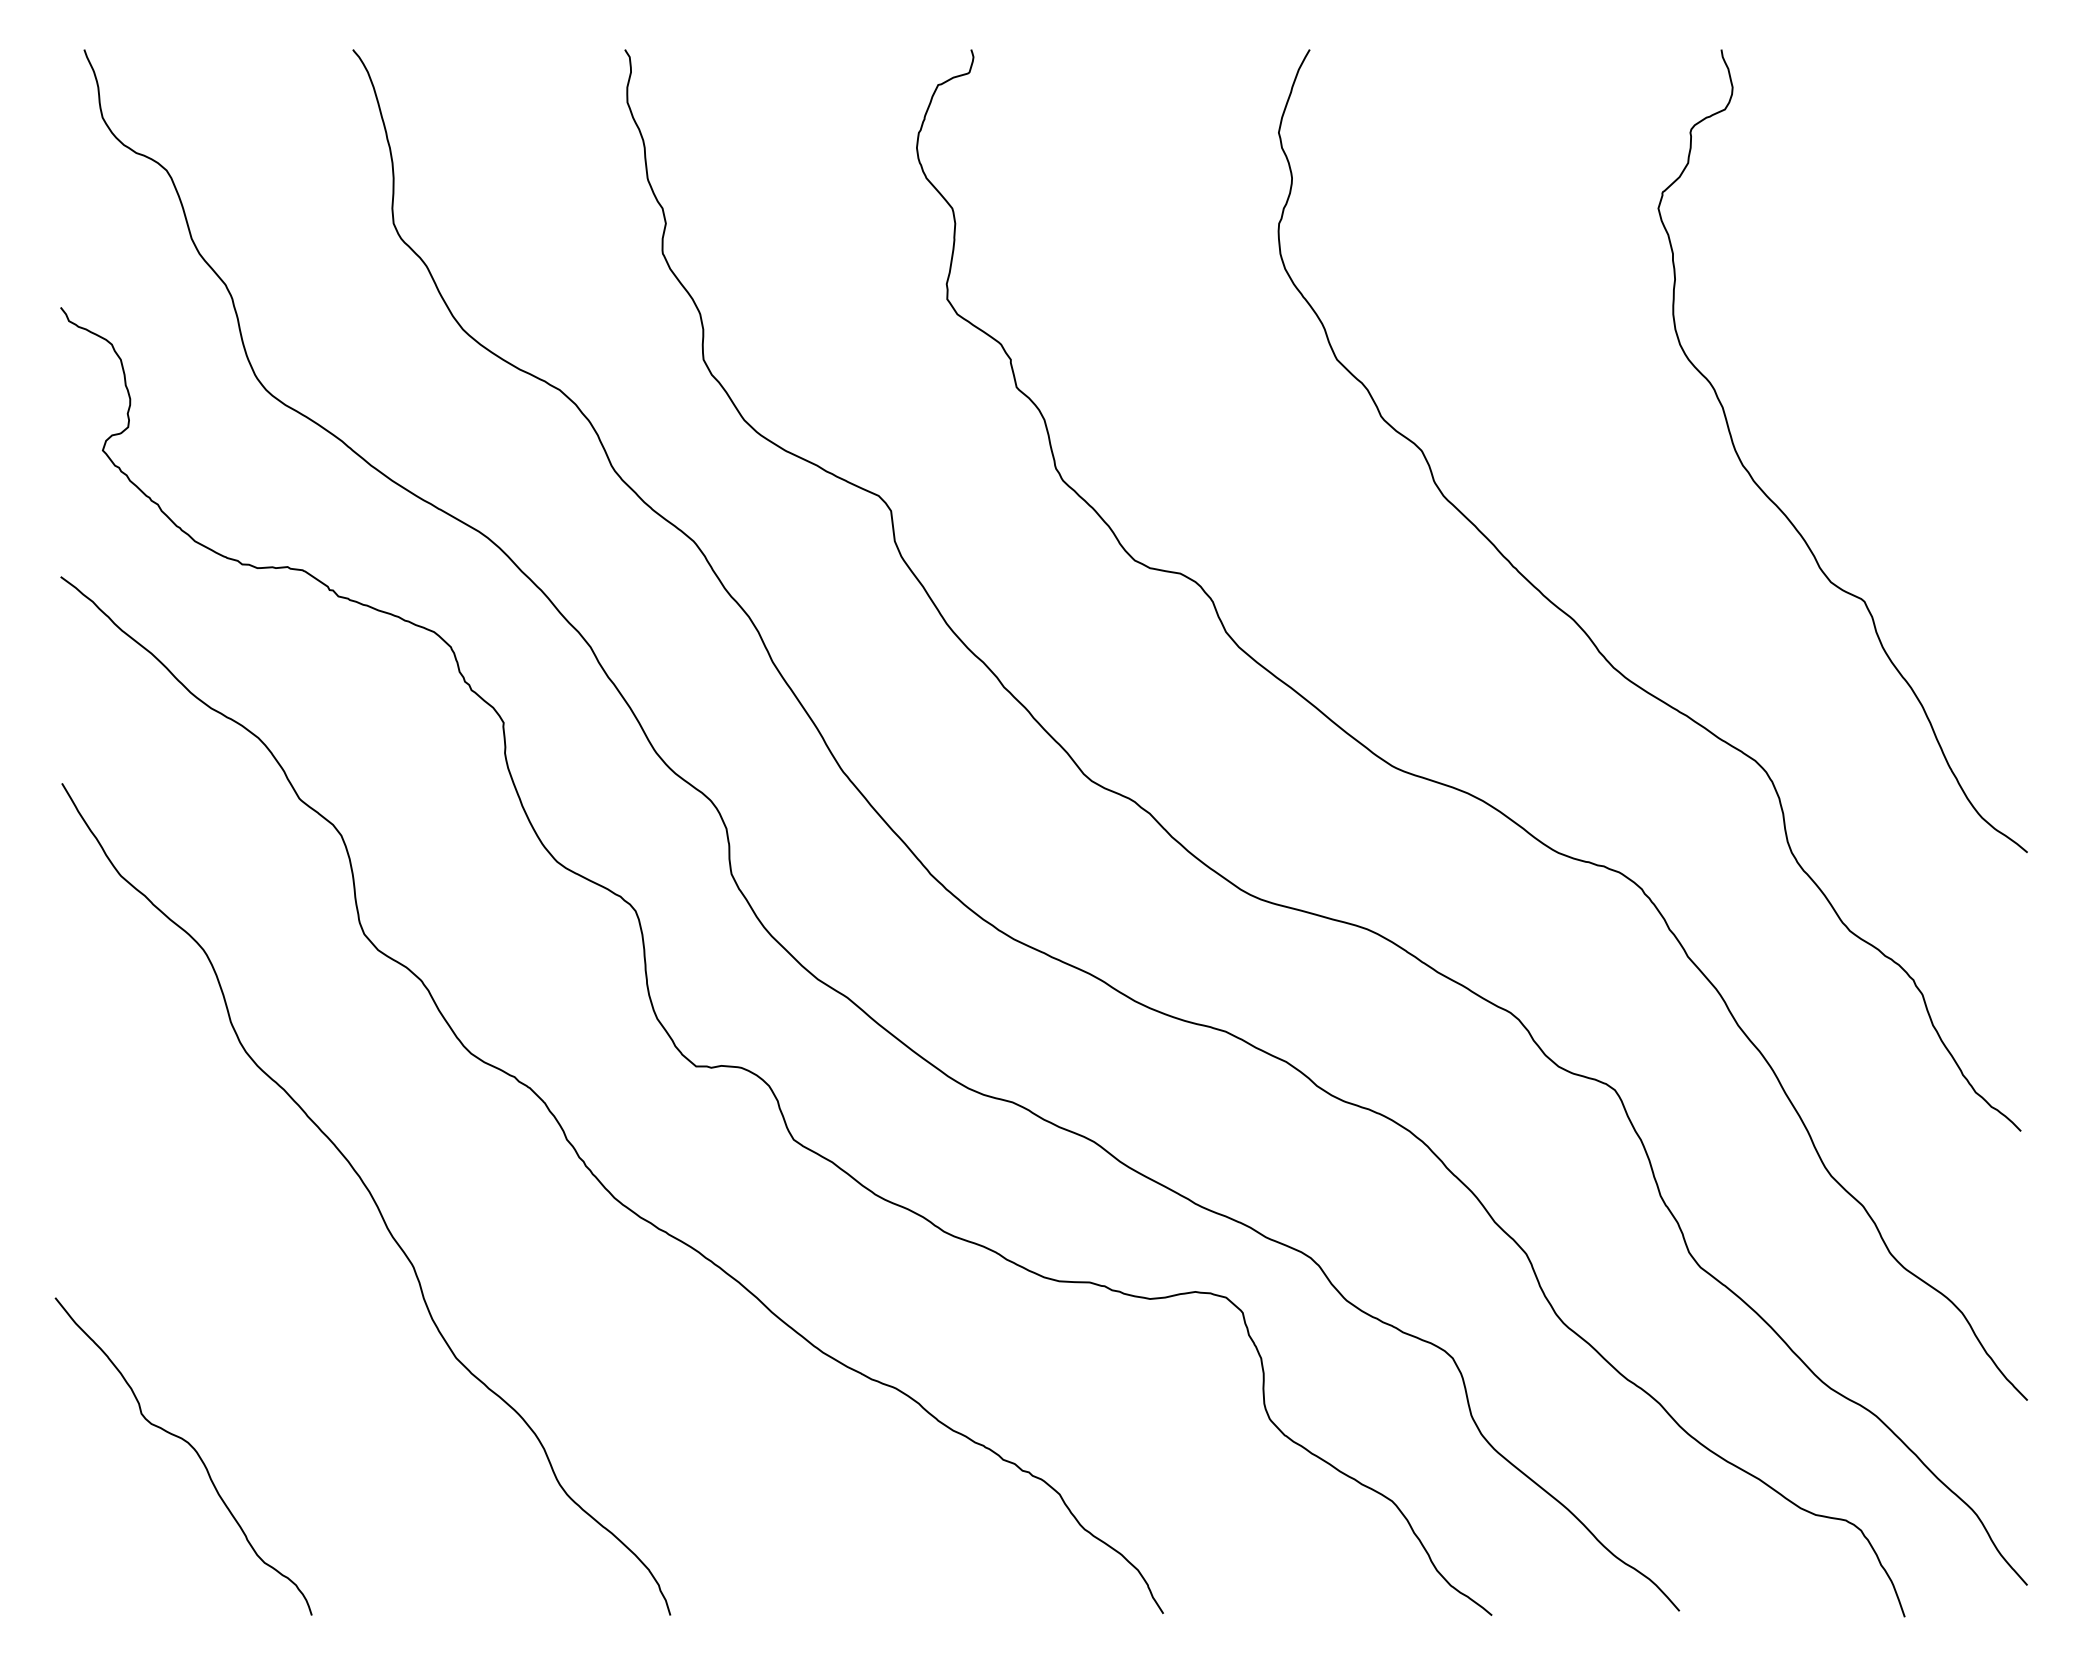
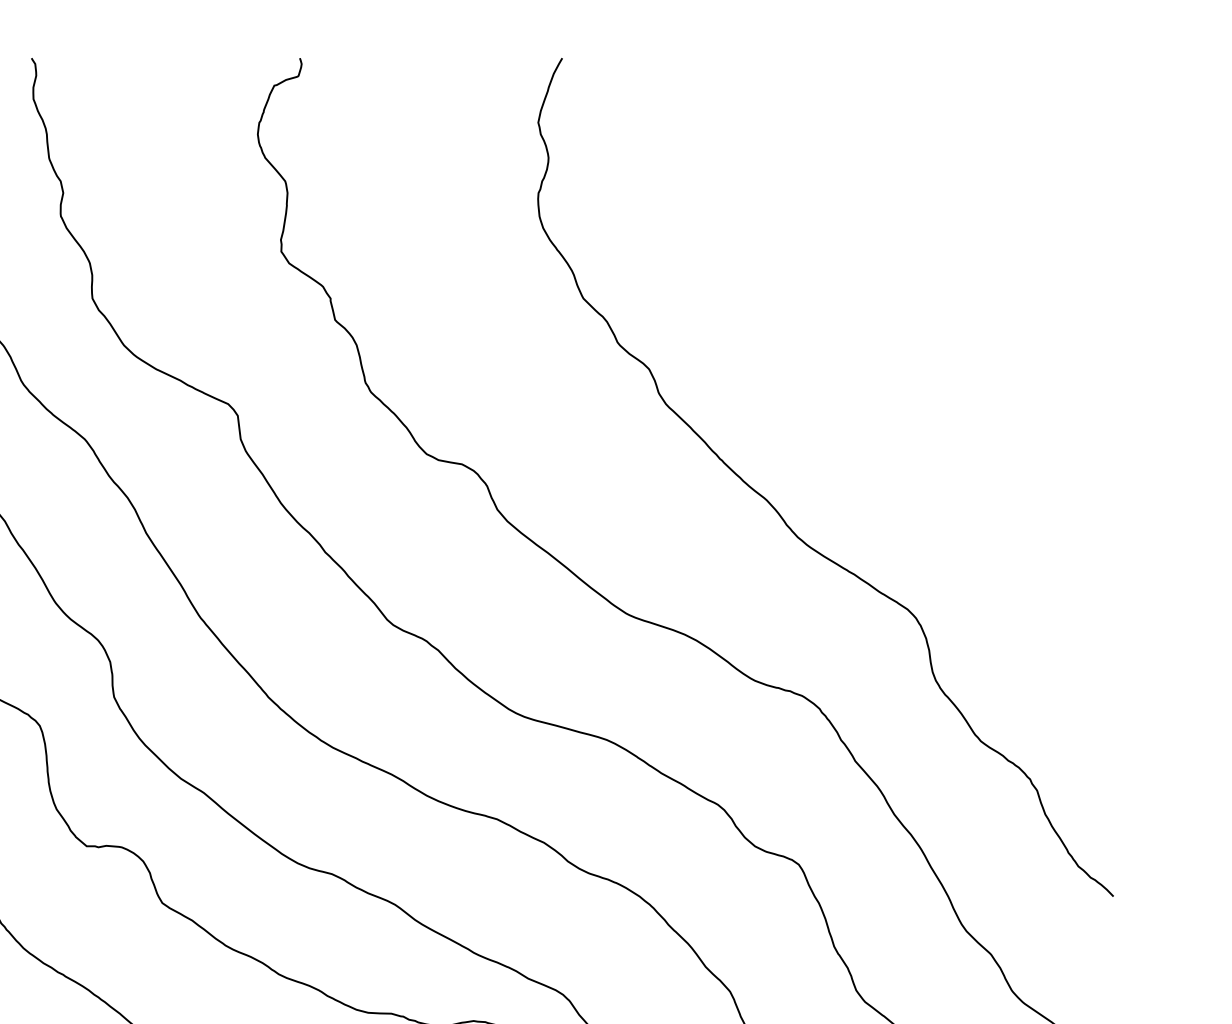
curve: (1782, 510) -> (928, 415), removed

